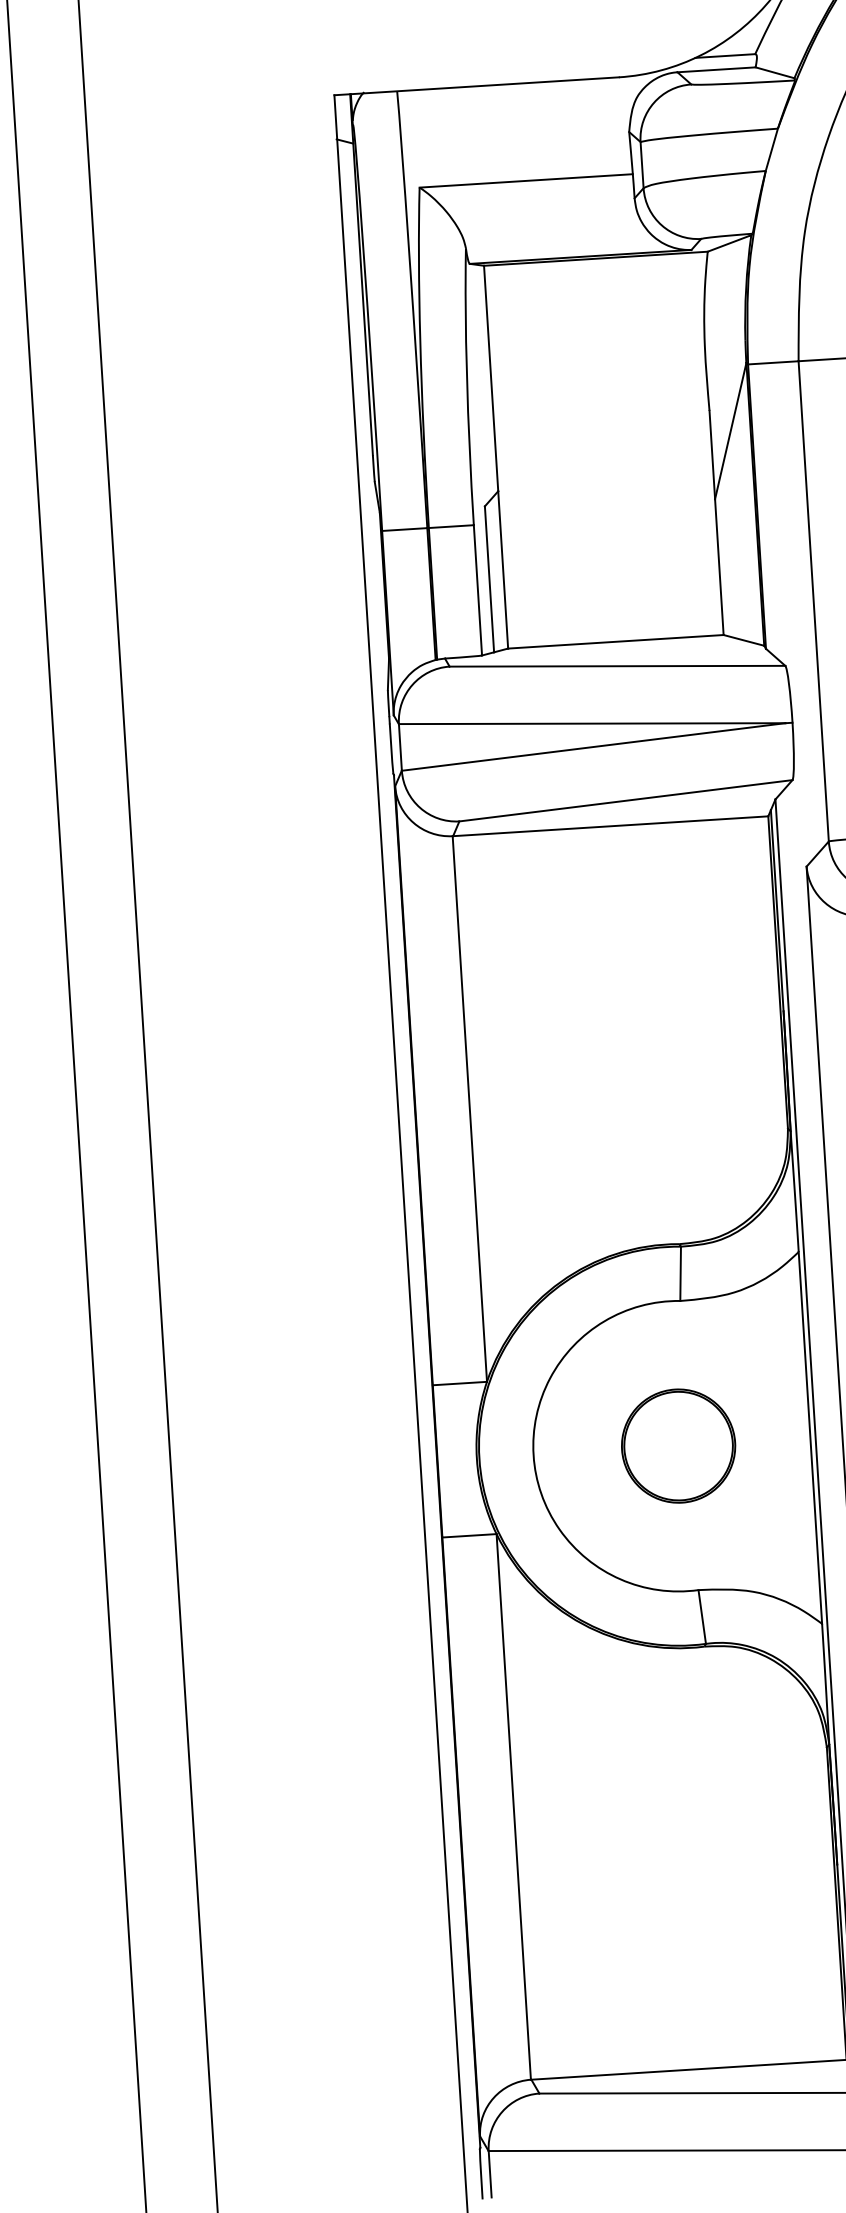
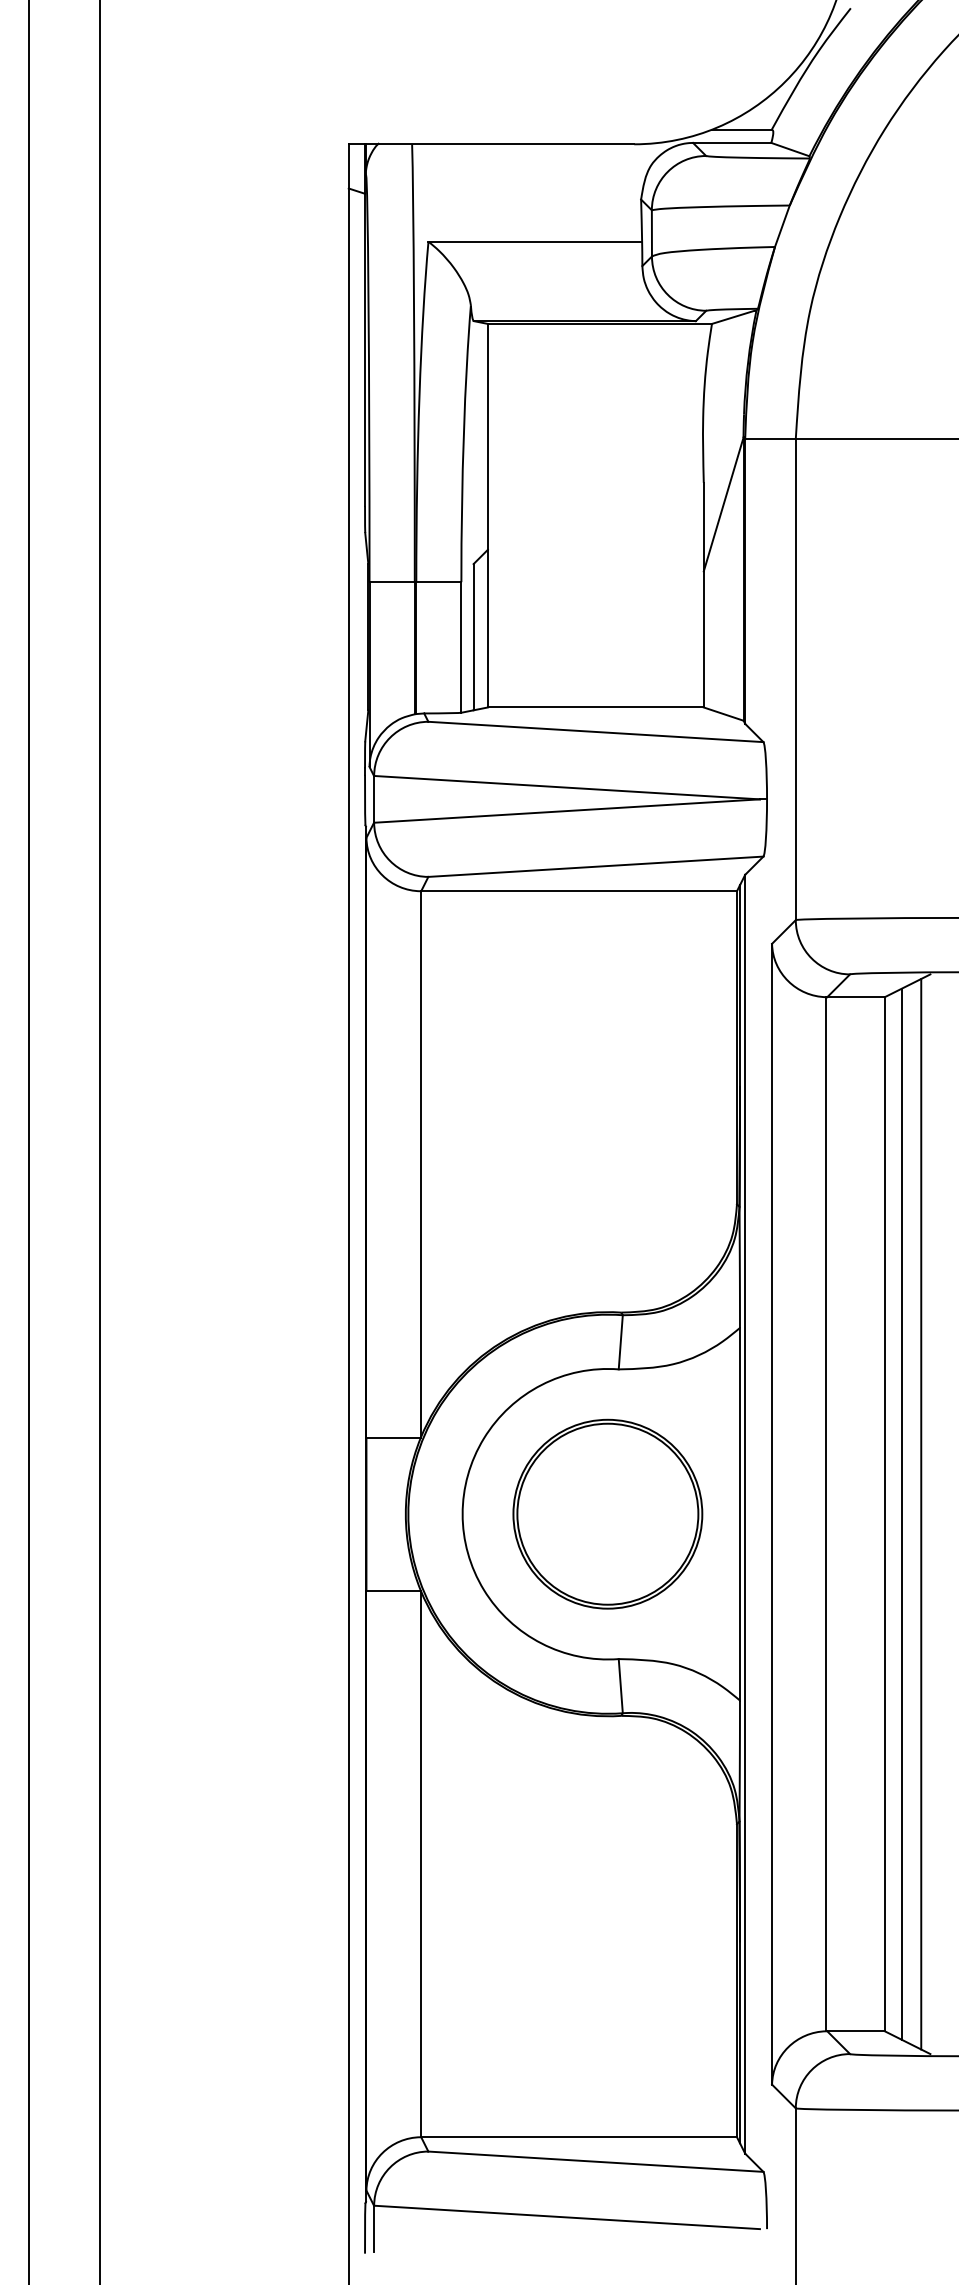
part: (678, 1445) -> (607, 1513), size x1.67

